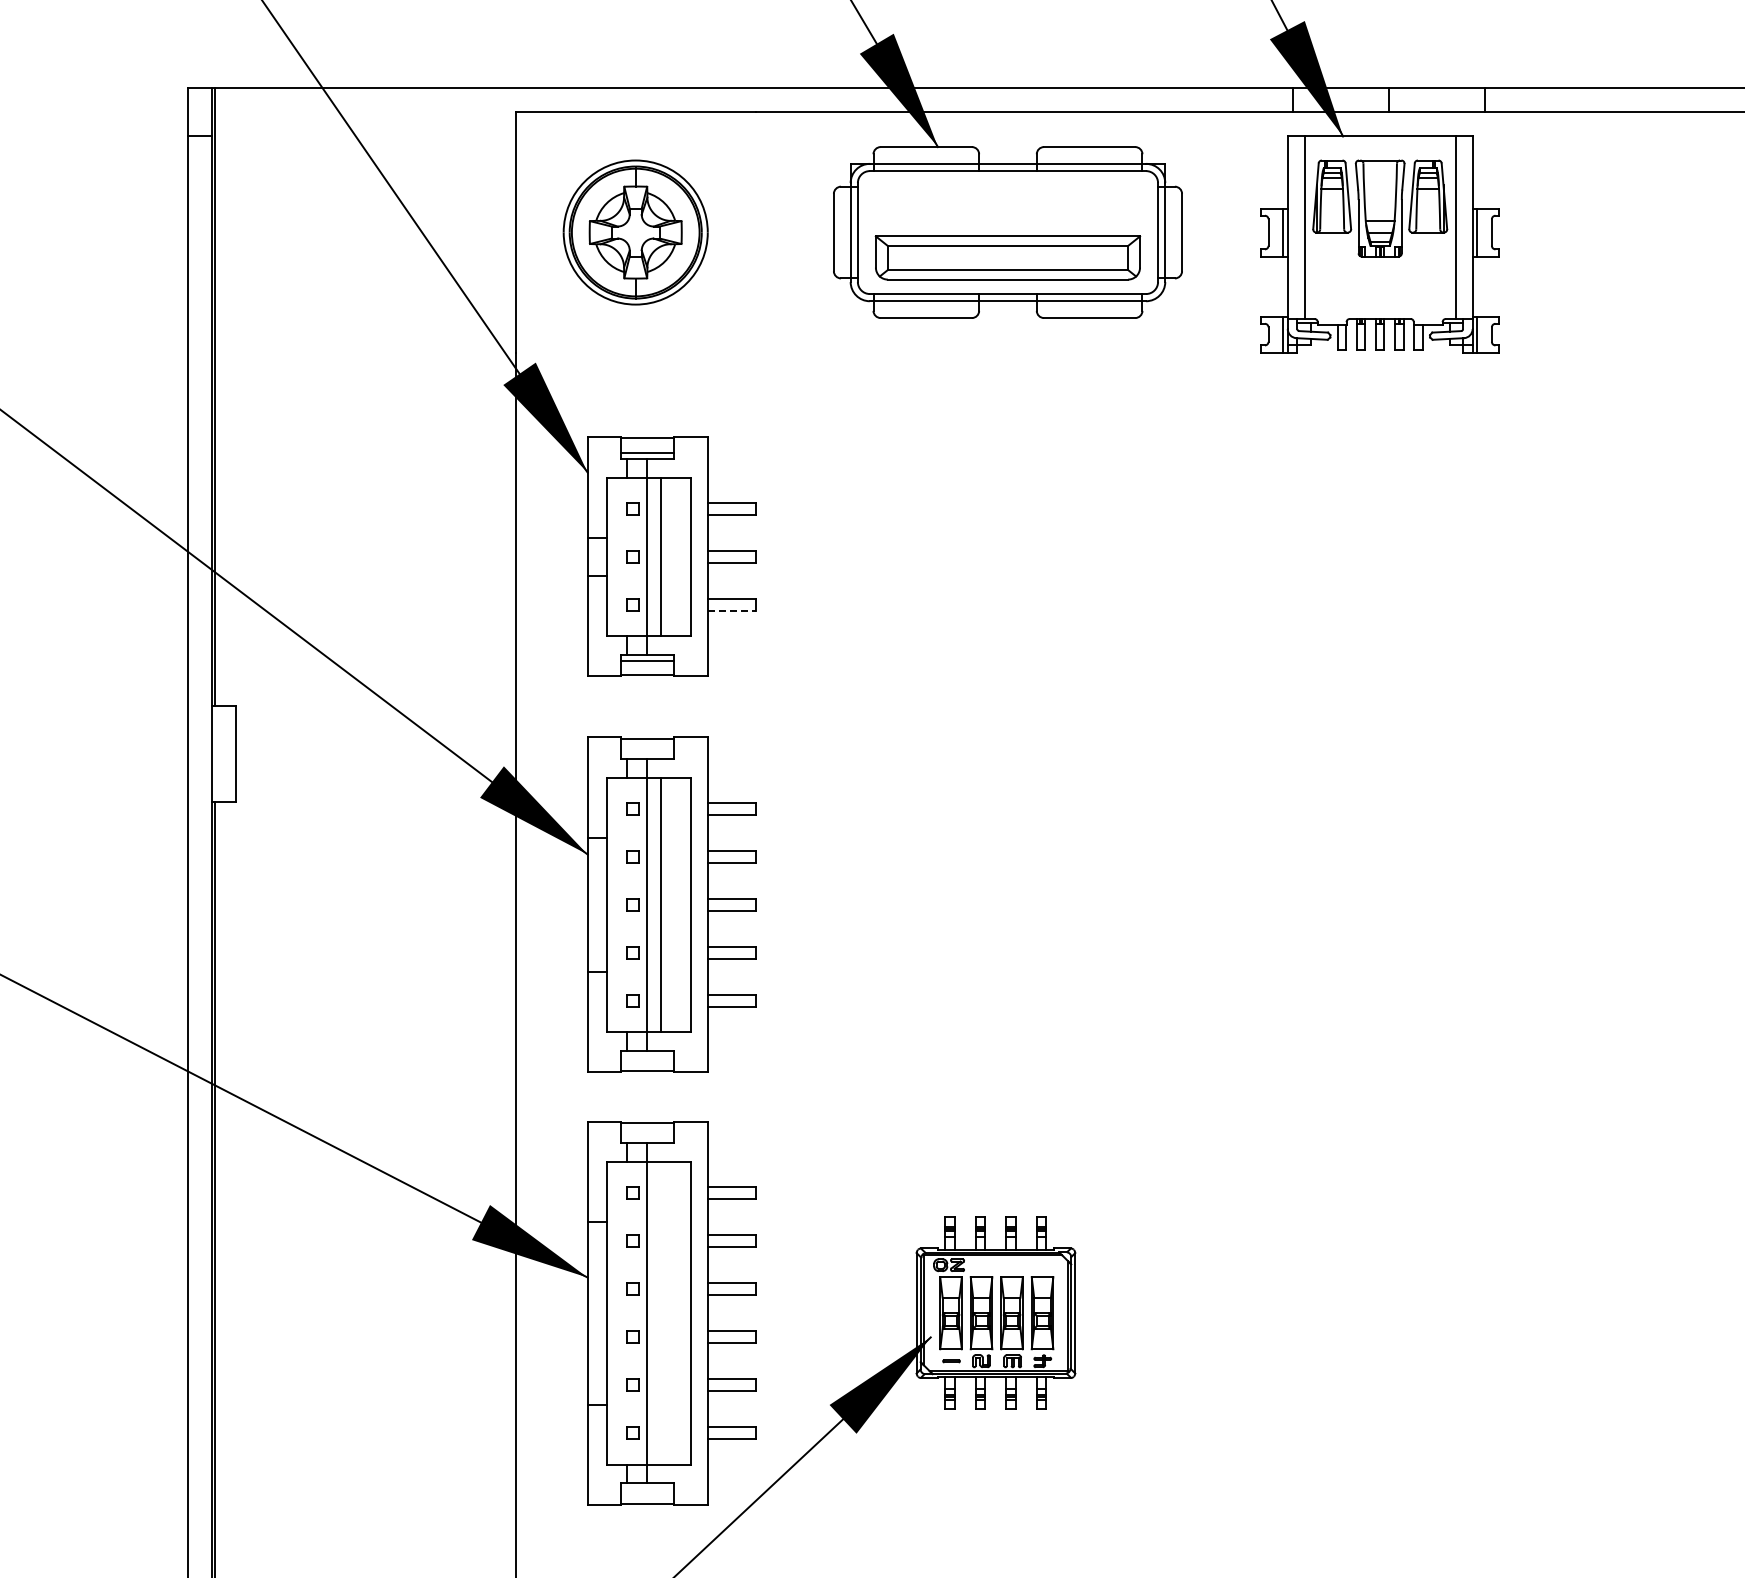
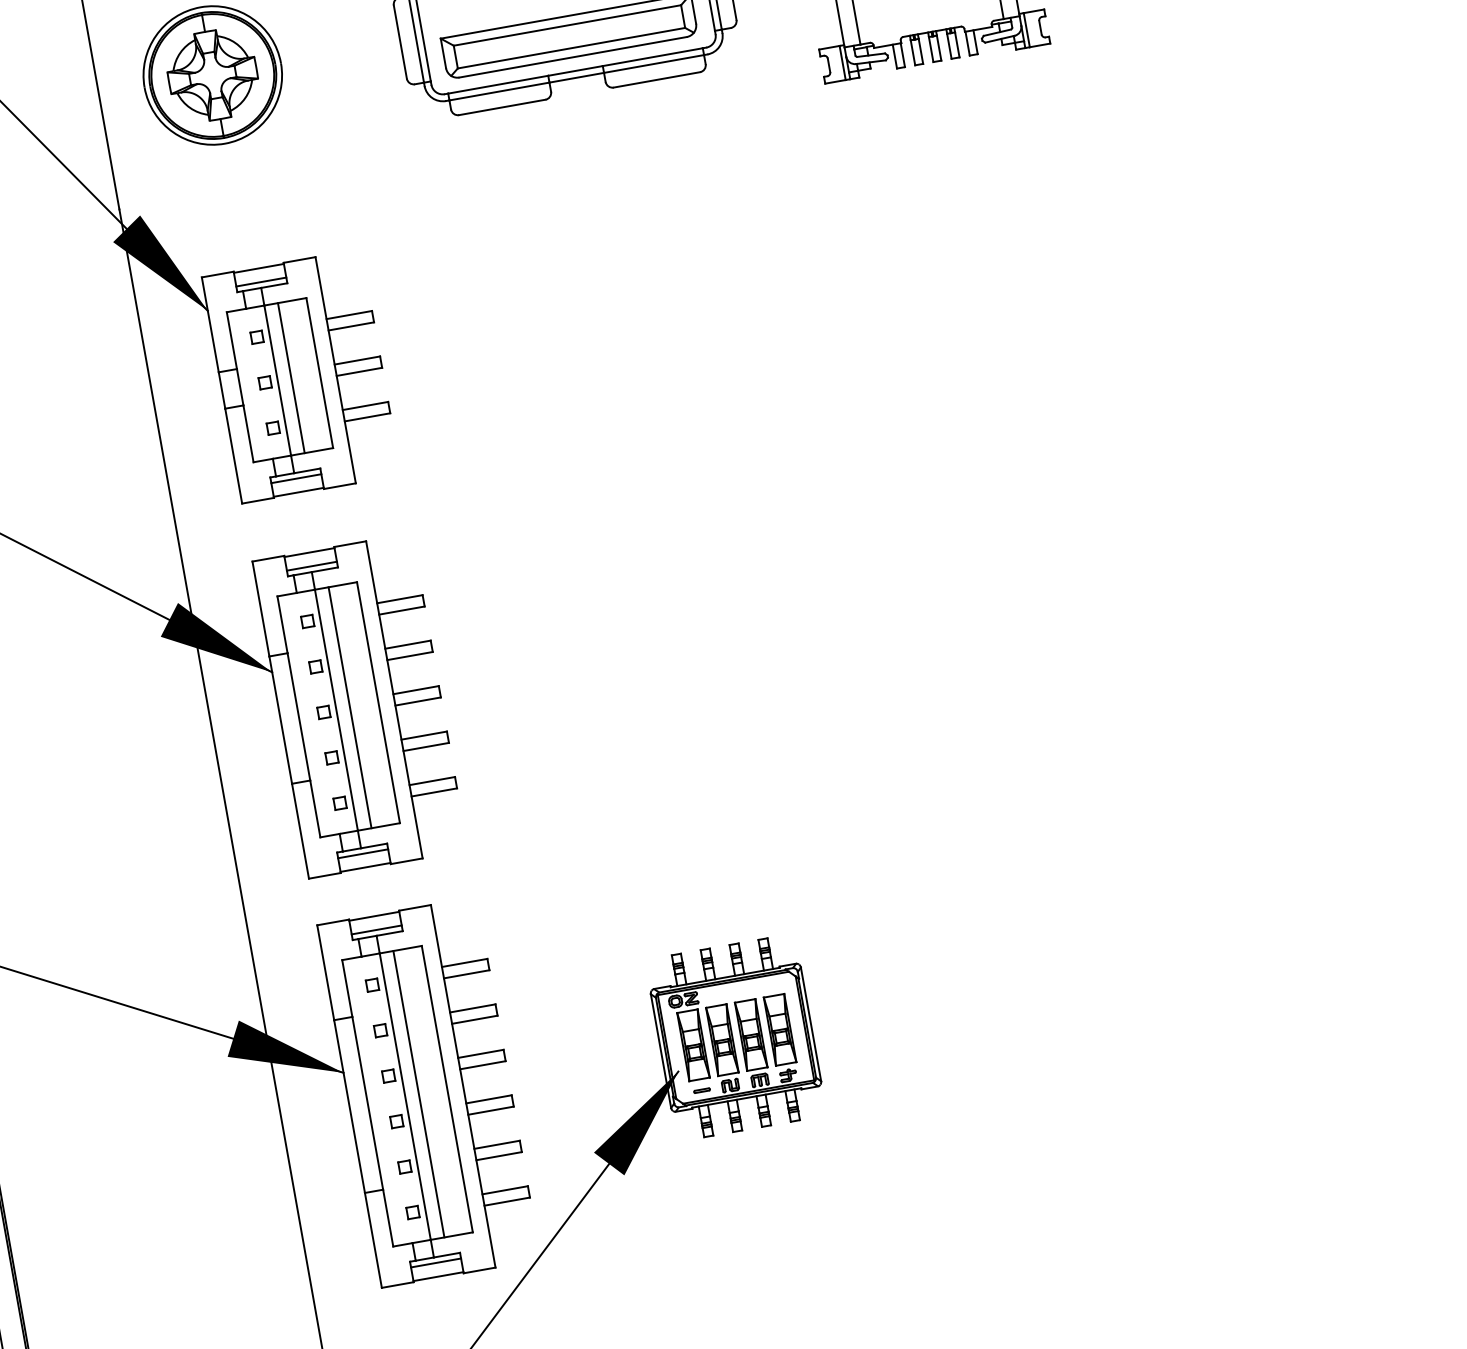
line: (732, 610) -> (368, 416), dashed -> solid
line: (647, 753) -> (311, 566), added
line: (647, 1056) -> (362, 853), added
line: (647, 1137) -> (376, 930), added
line: (660, 1312) -> (418, 1093), added
line: (647, 1489) -> (435, 1263), added

